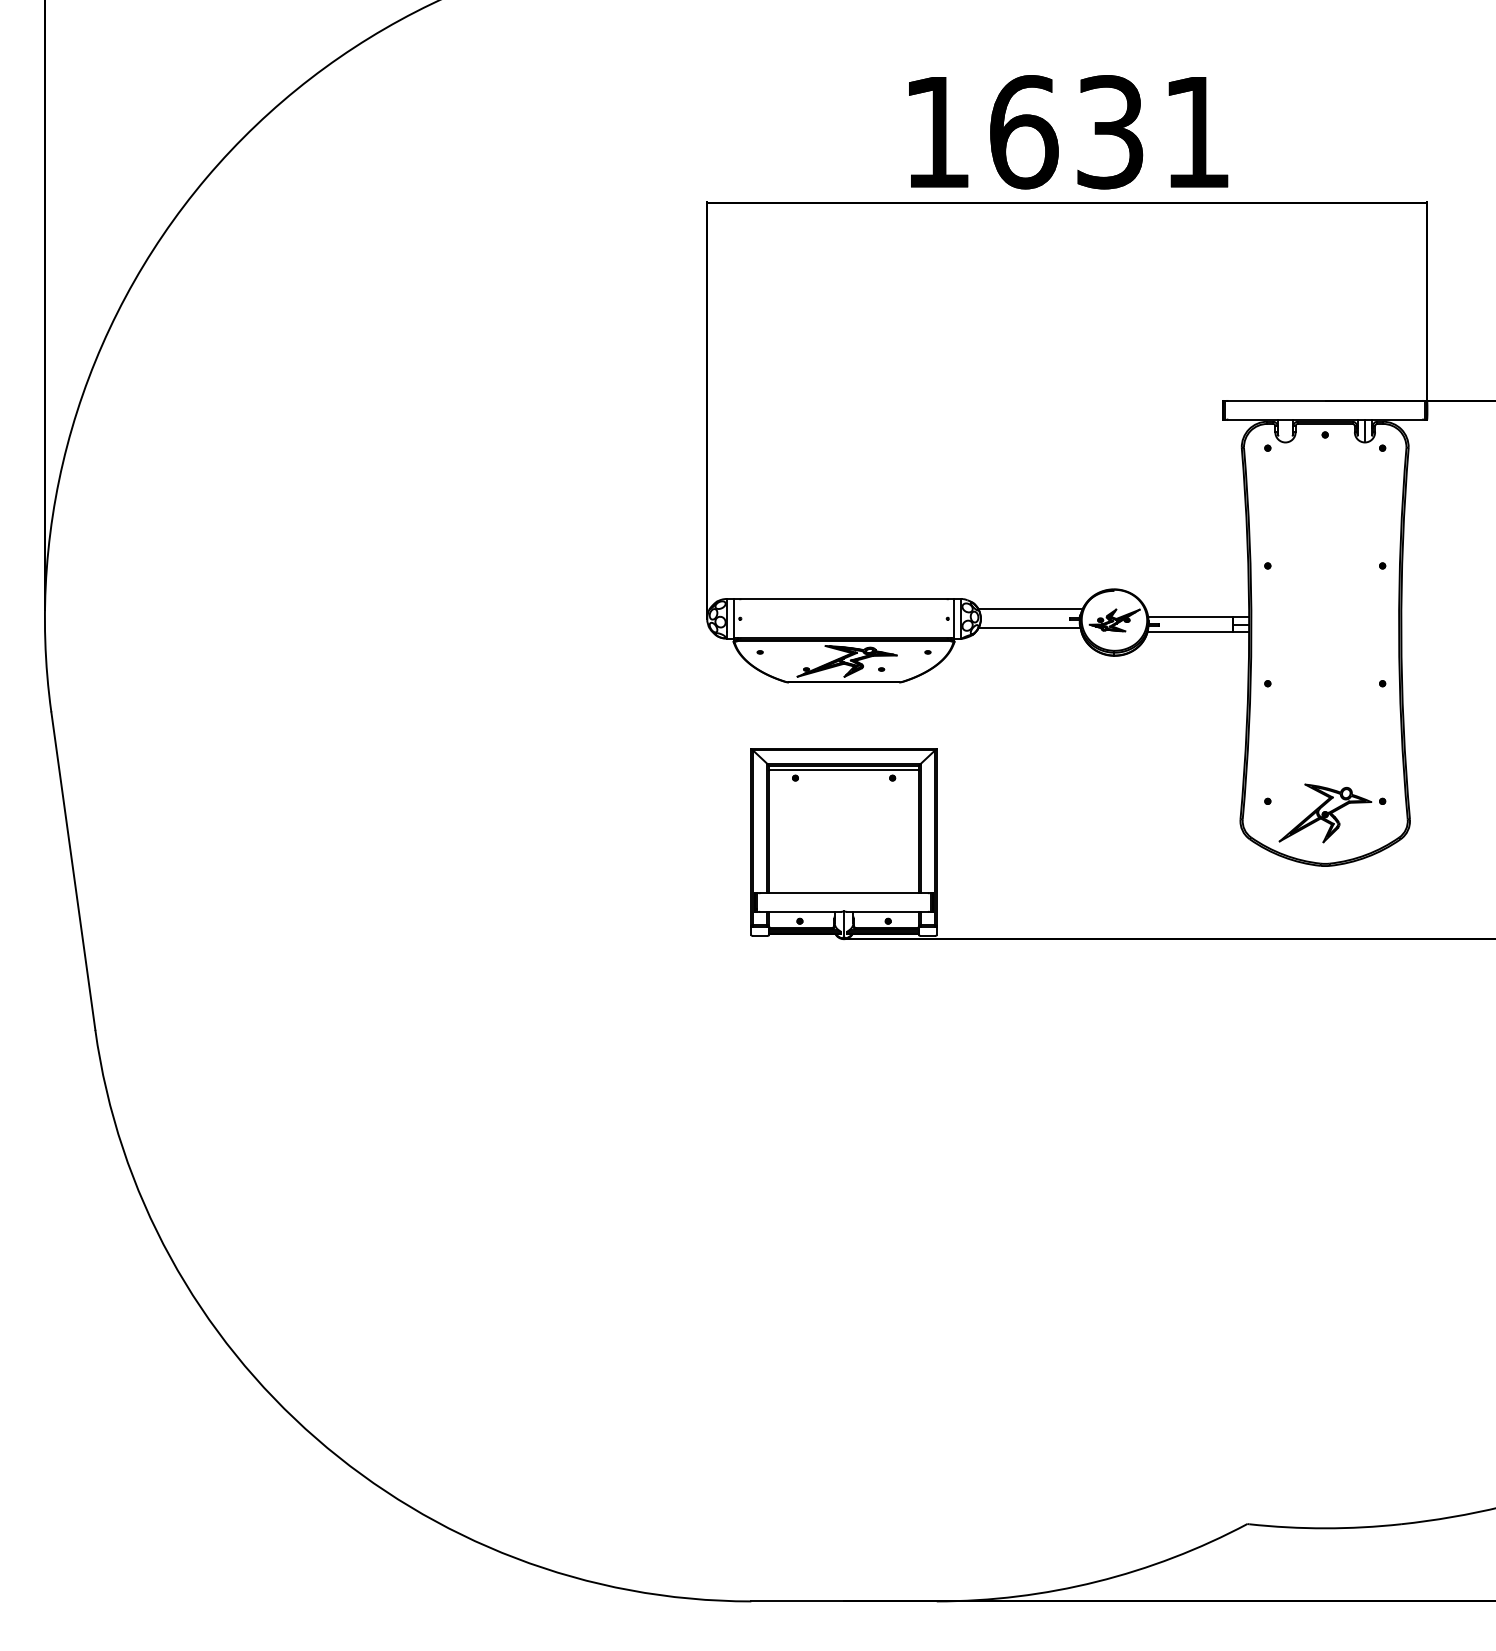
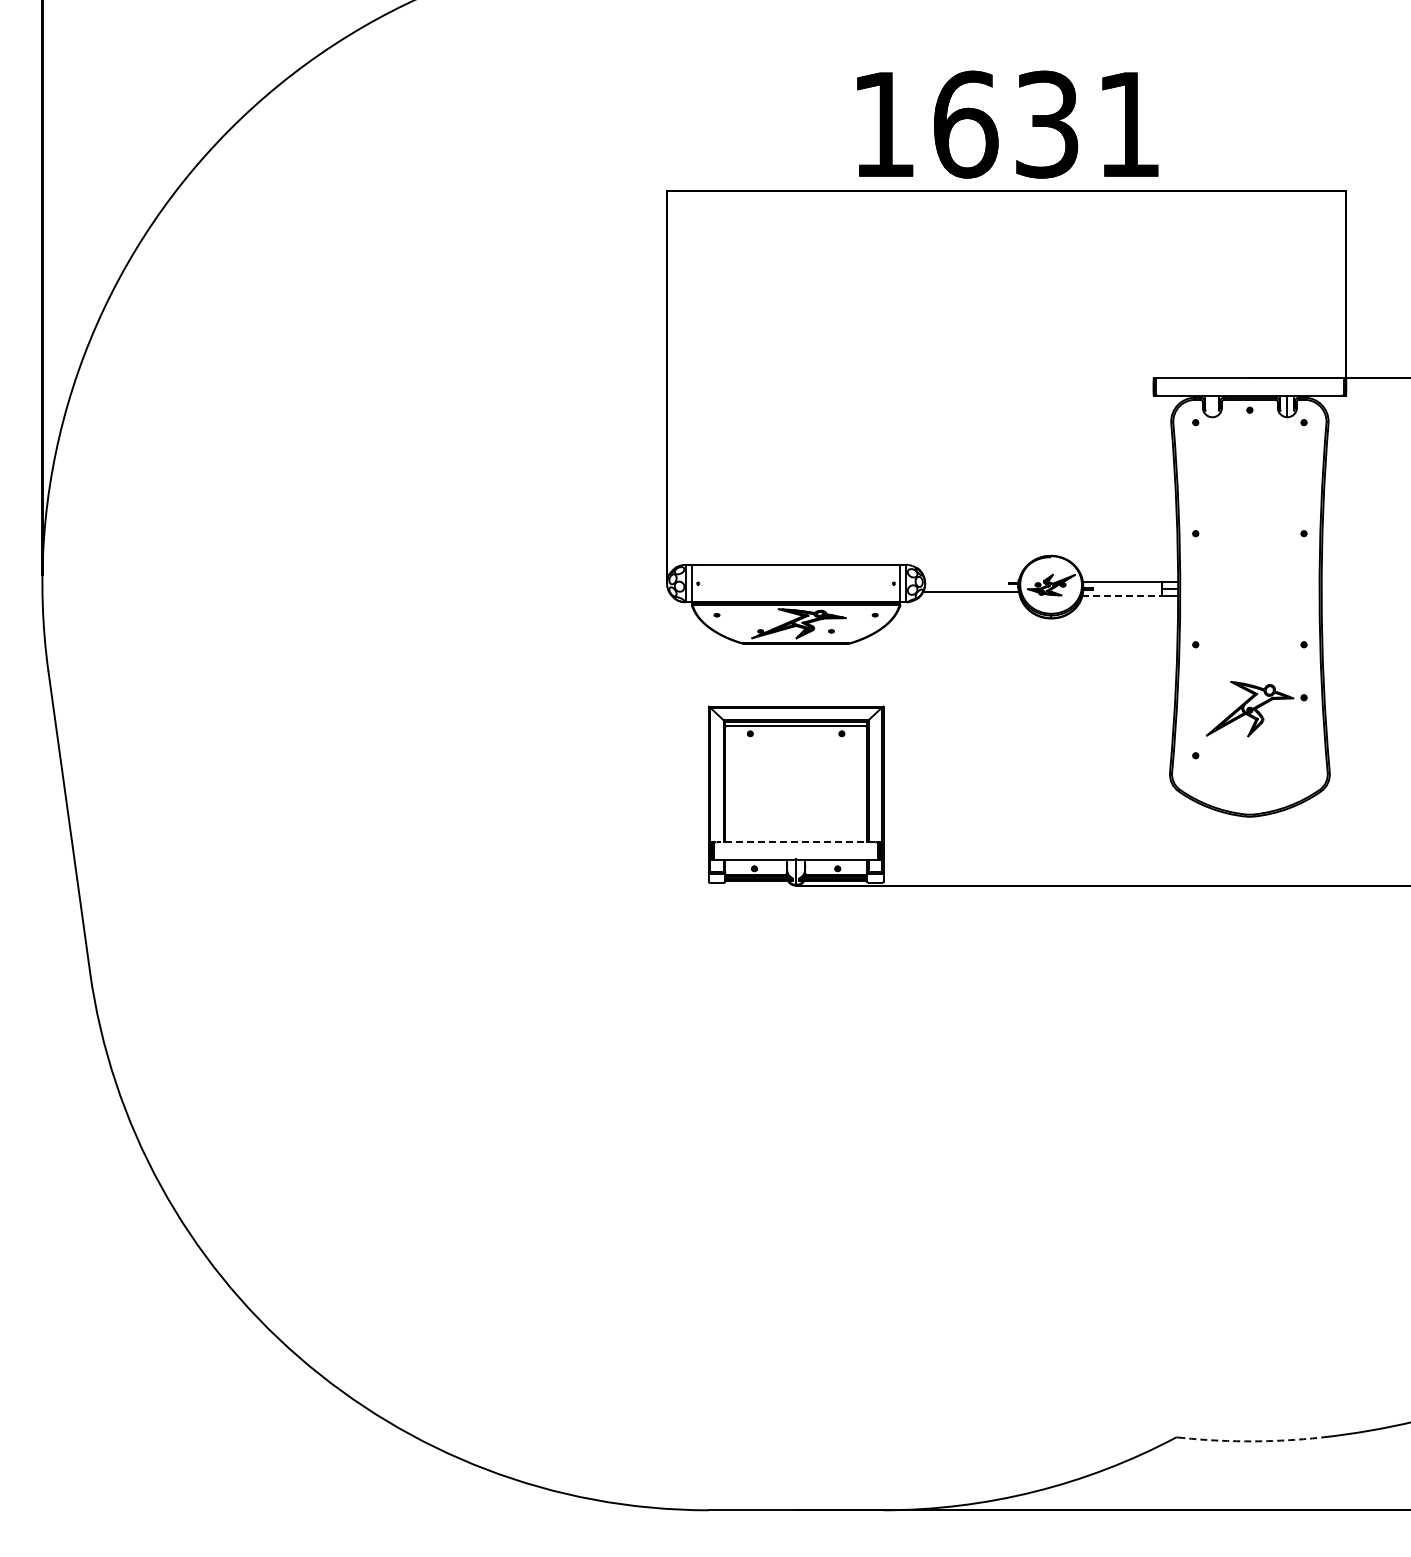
line: (1028, 609) -> (970, 574), removed
line: (1190, 632) -> (1122, 596), solid -> dashed
part: (1332, 813) -> (1256, 709), moved
line: (843, 893) -> (795, 842), solid -> dashed
arc: (1324, 1528) -> (1249, 1441), solid -> dashed

